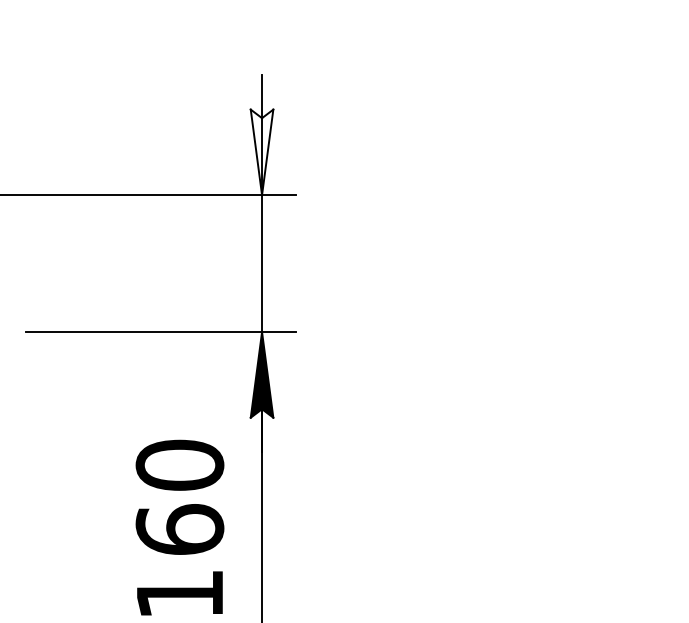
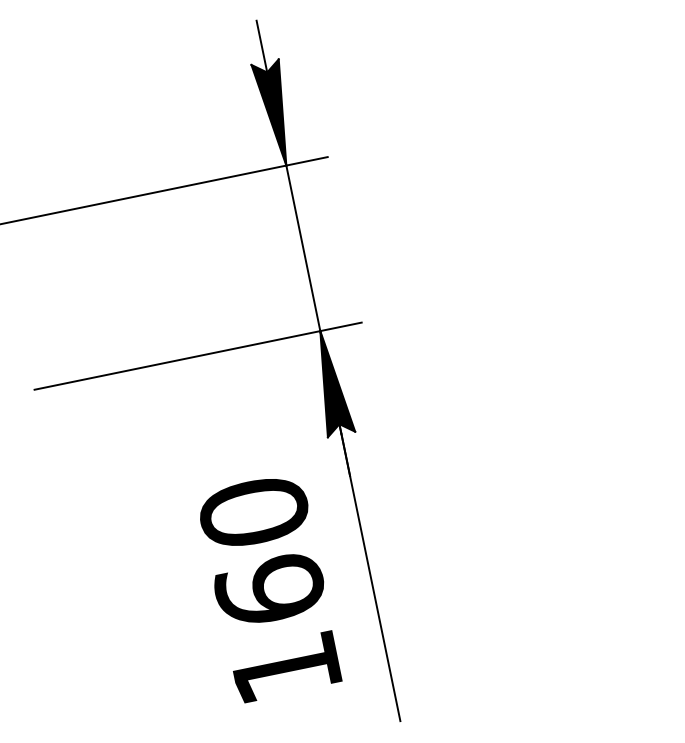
fill: (261, 152) -> (275, 114), added

